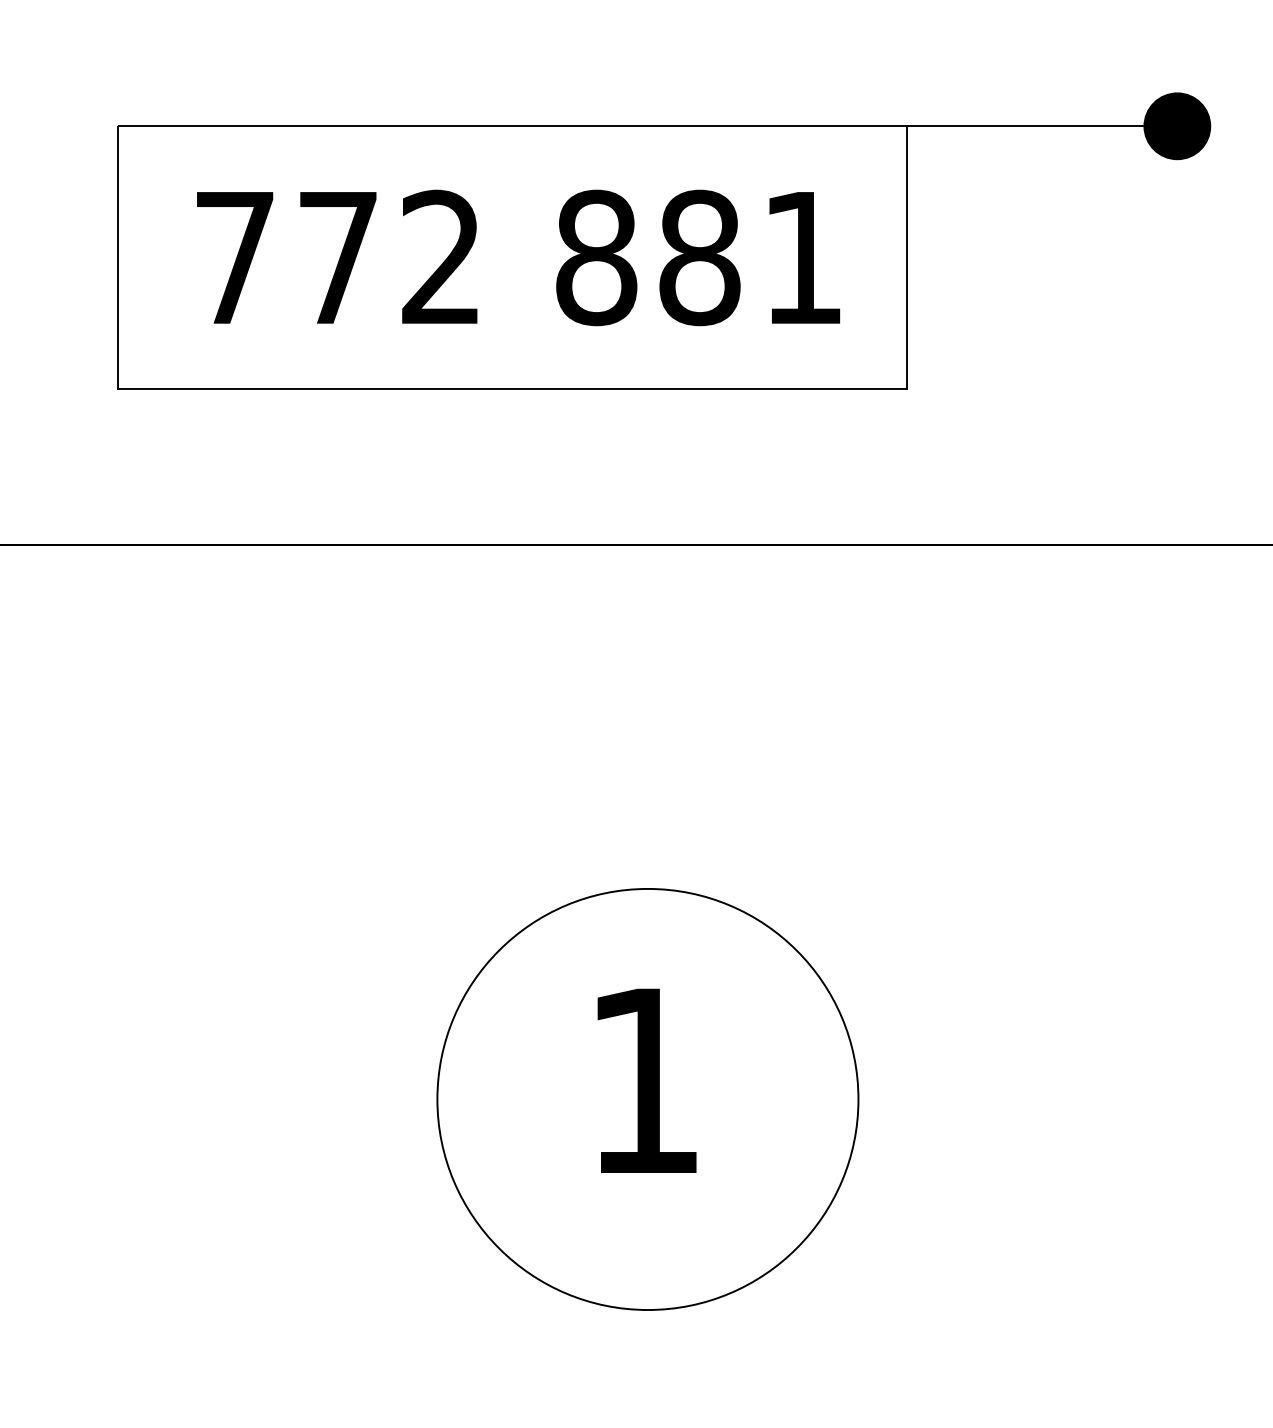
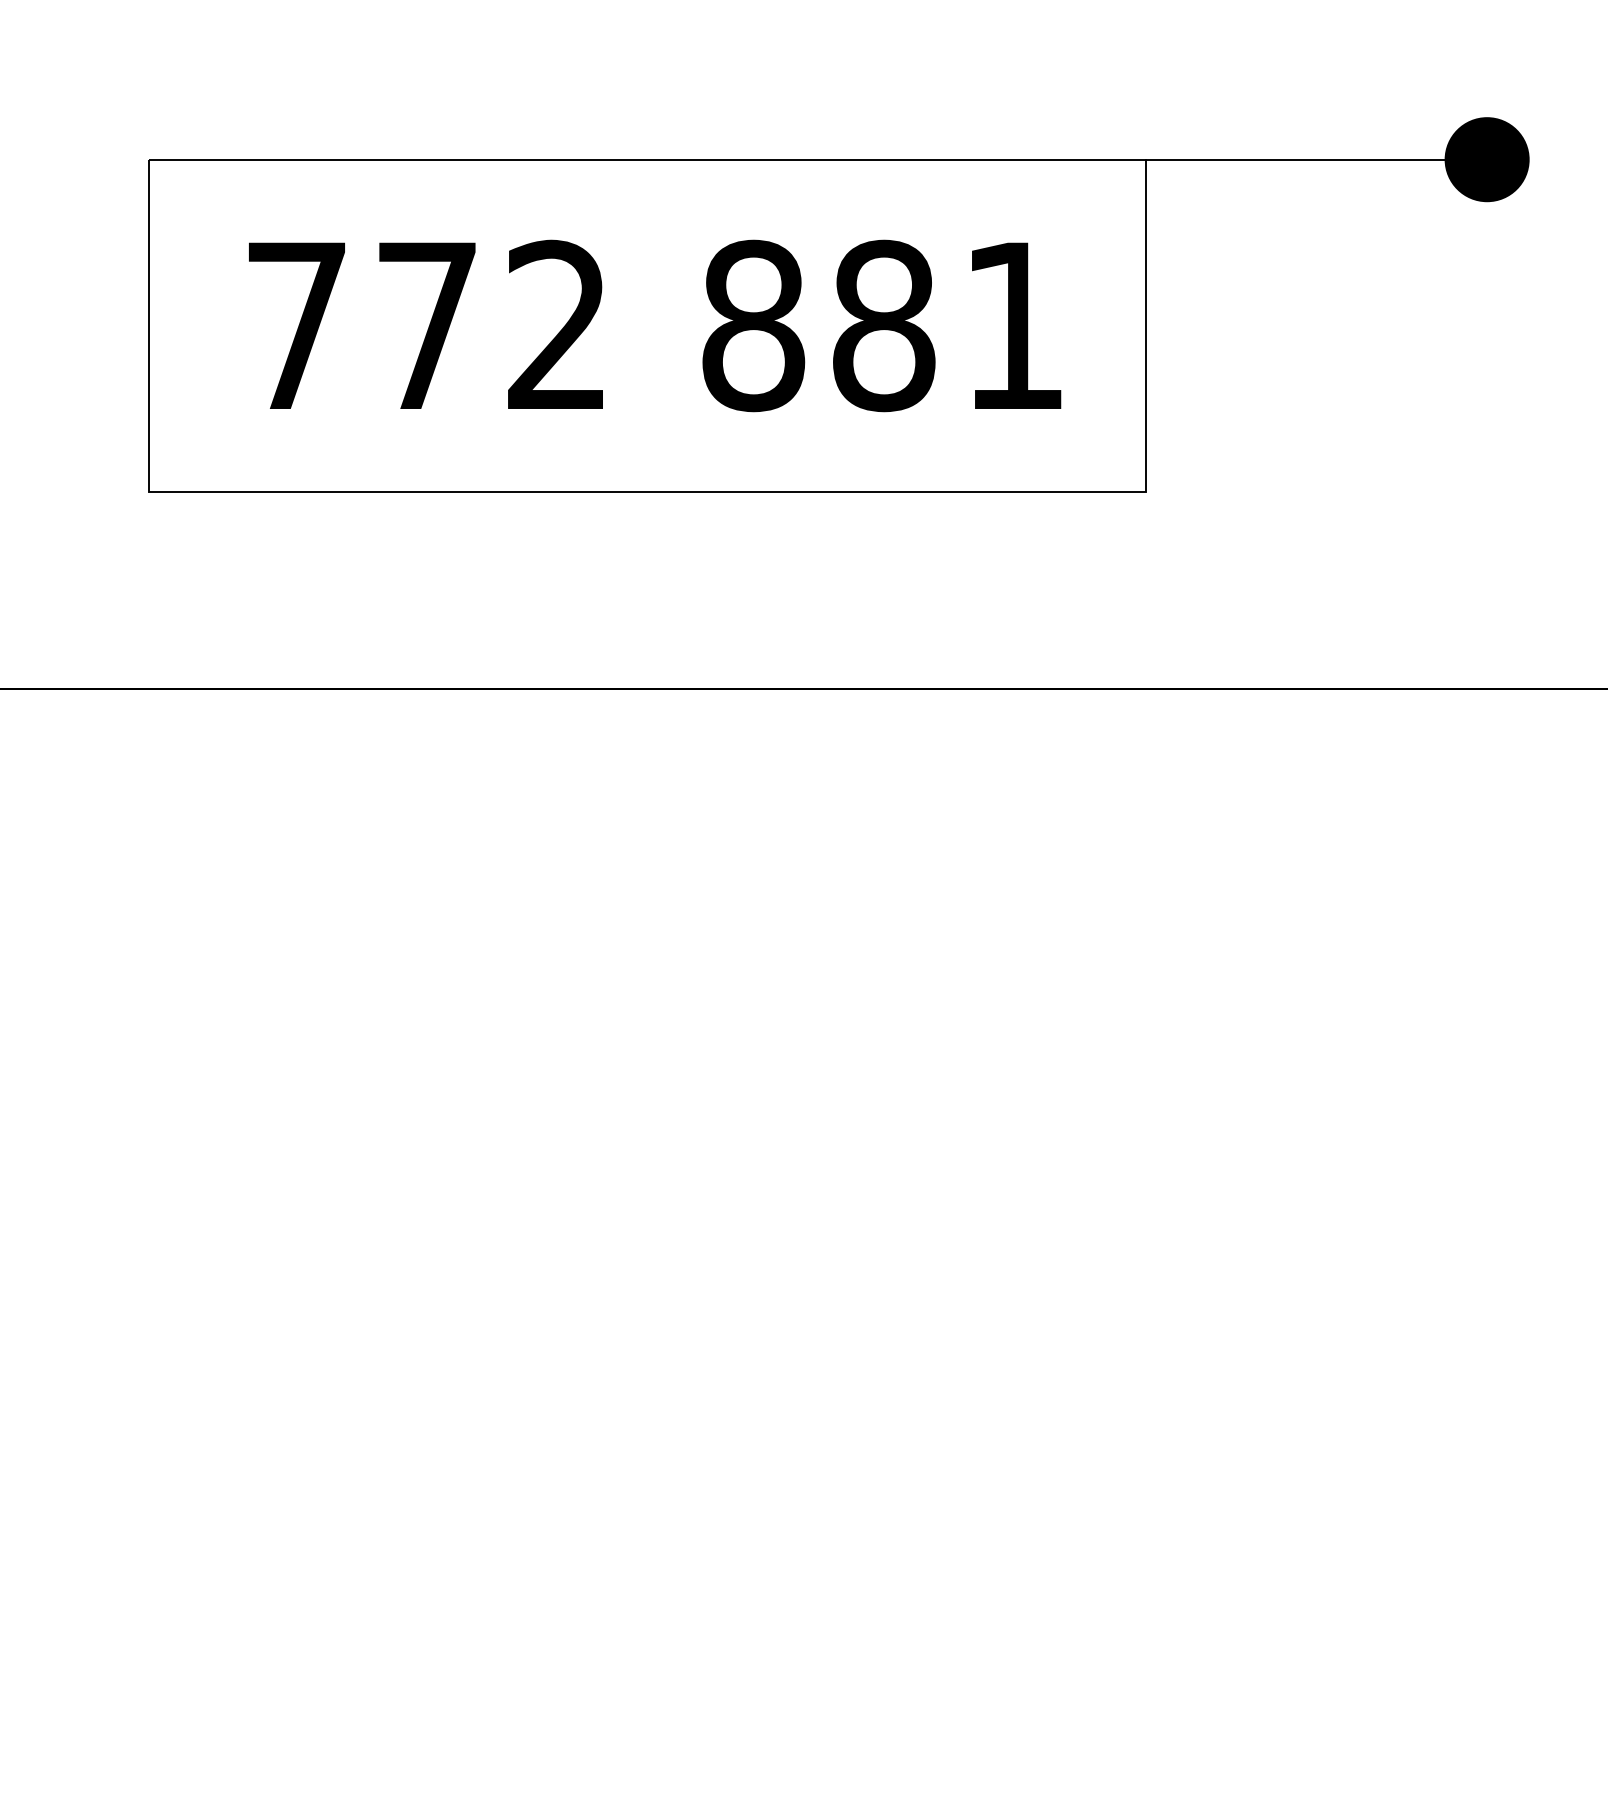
part: (647, 1099) -> (818, 1388), removed

